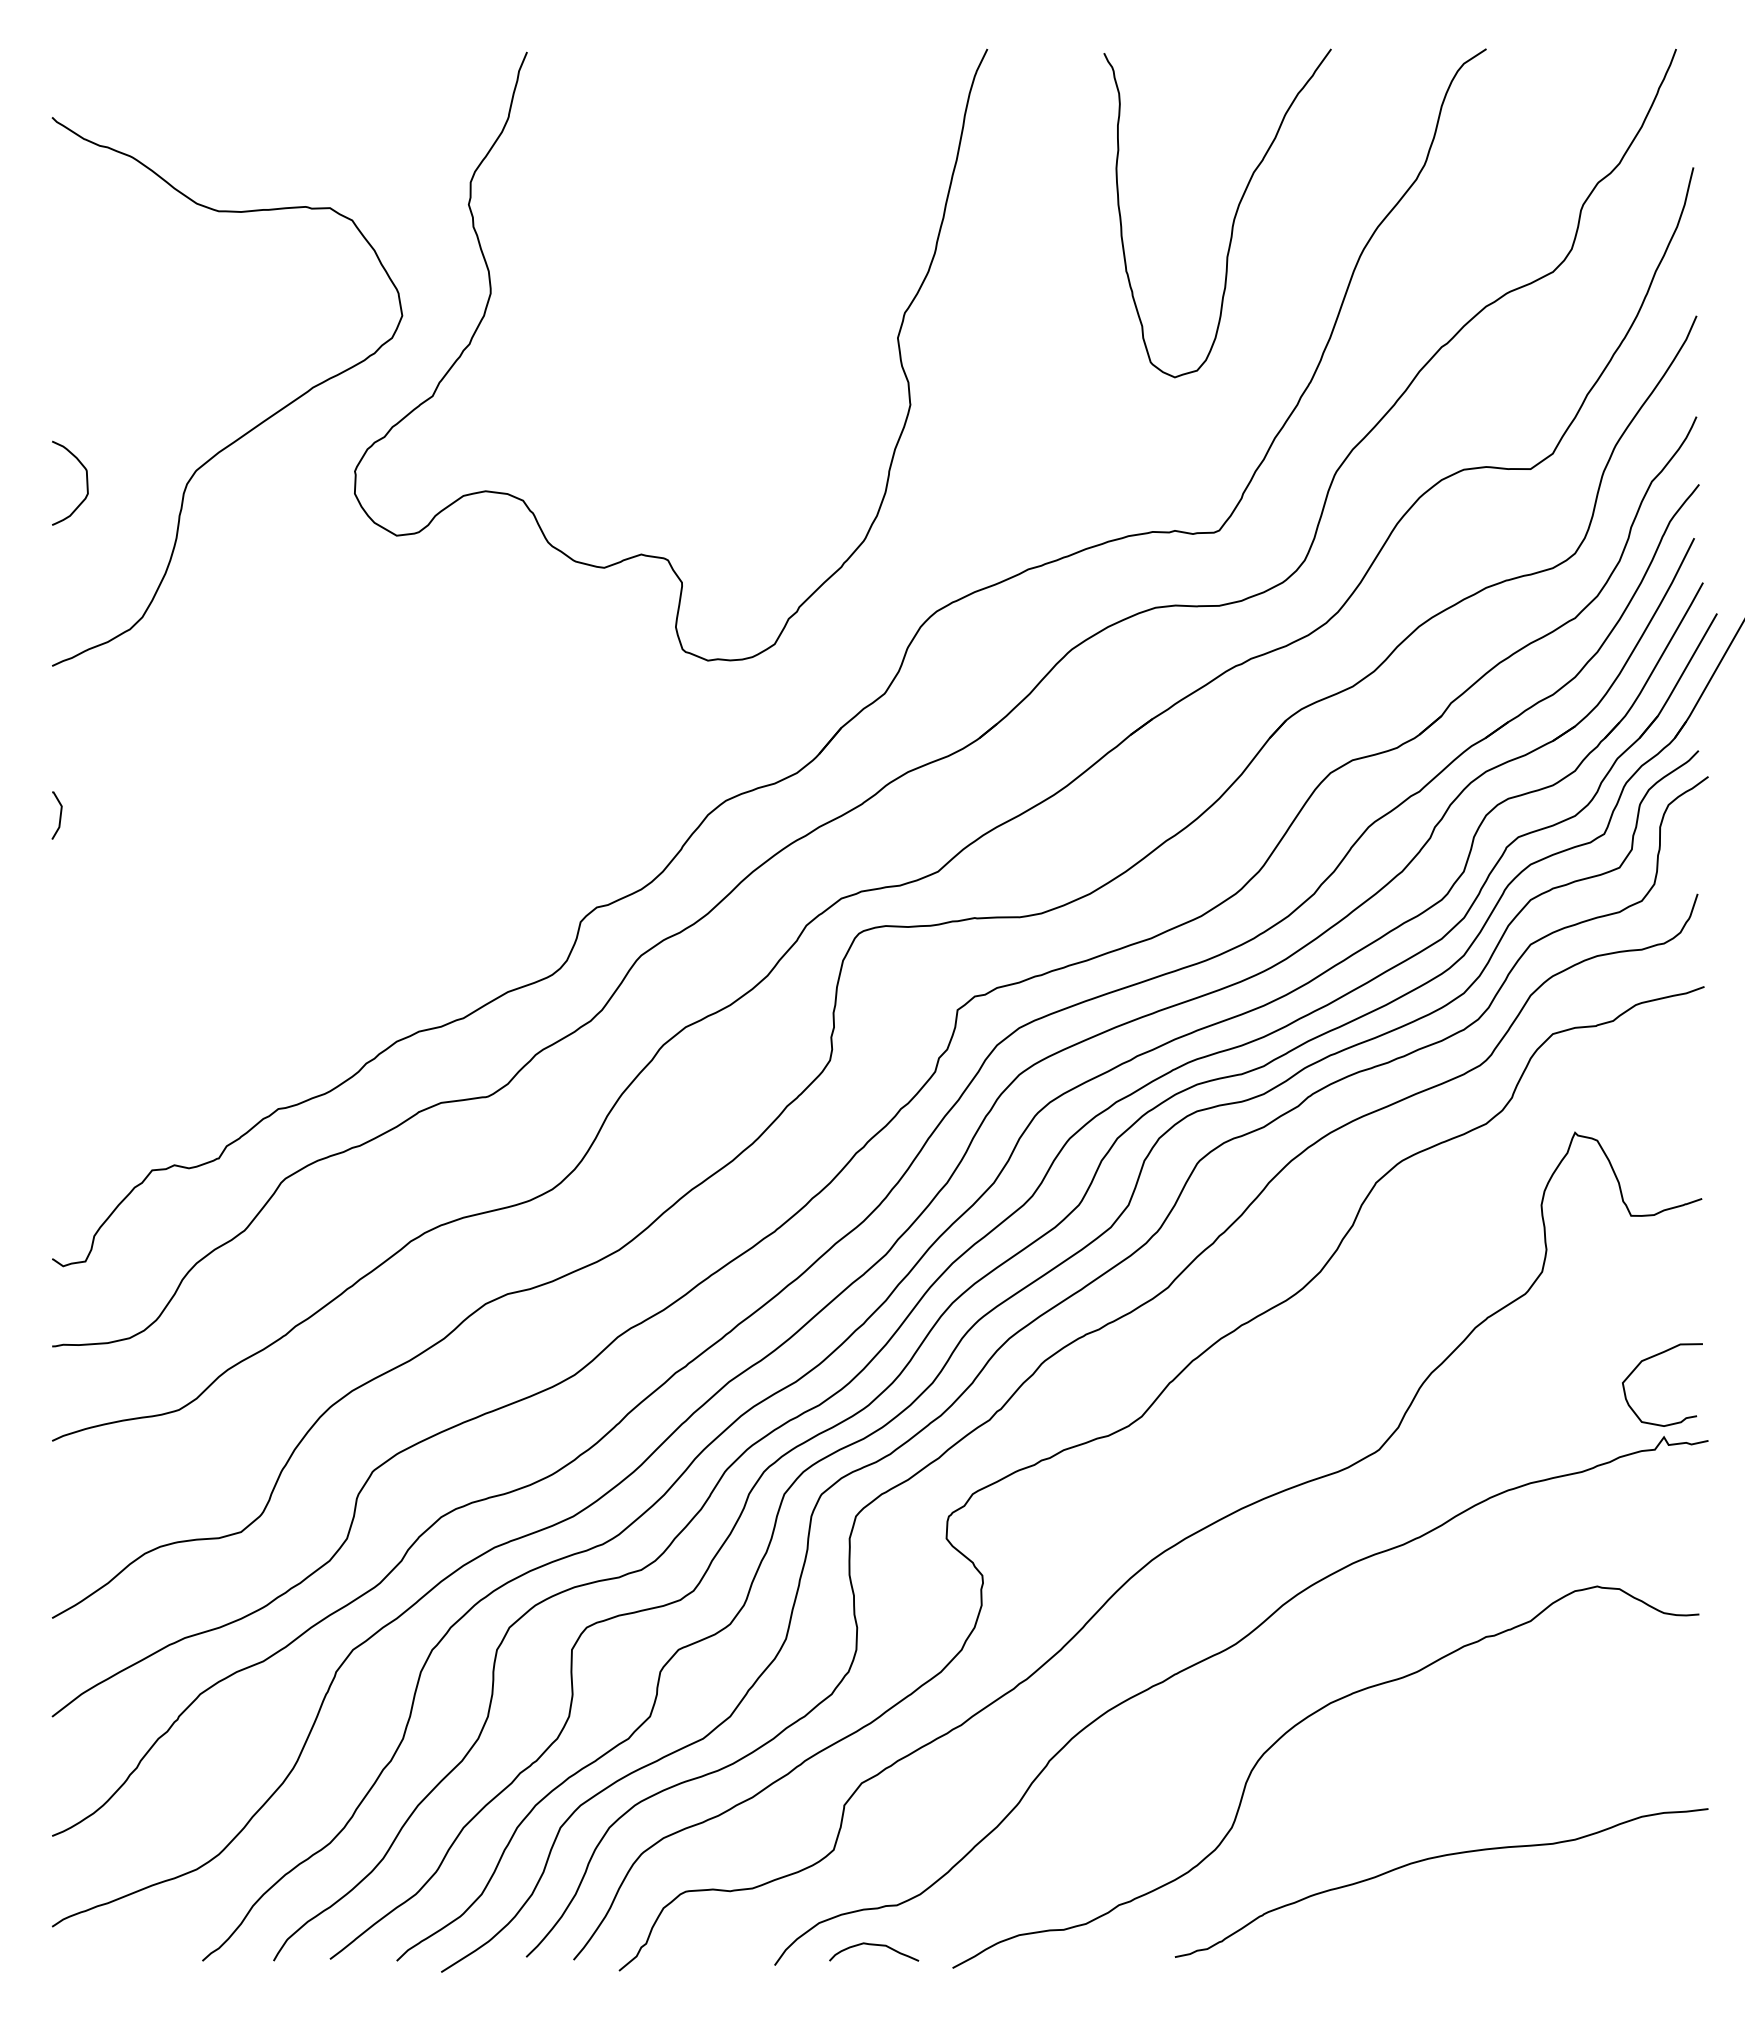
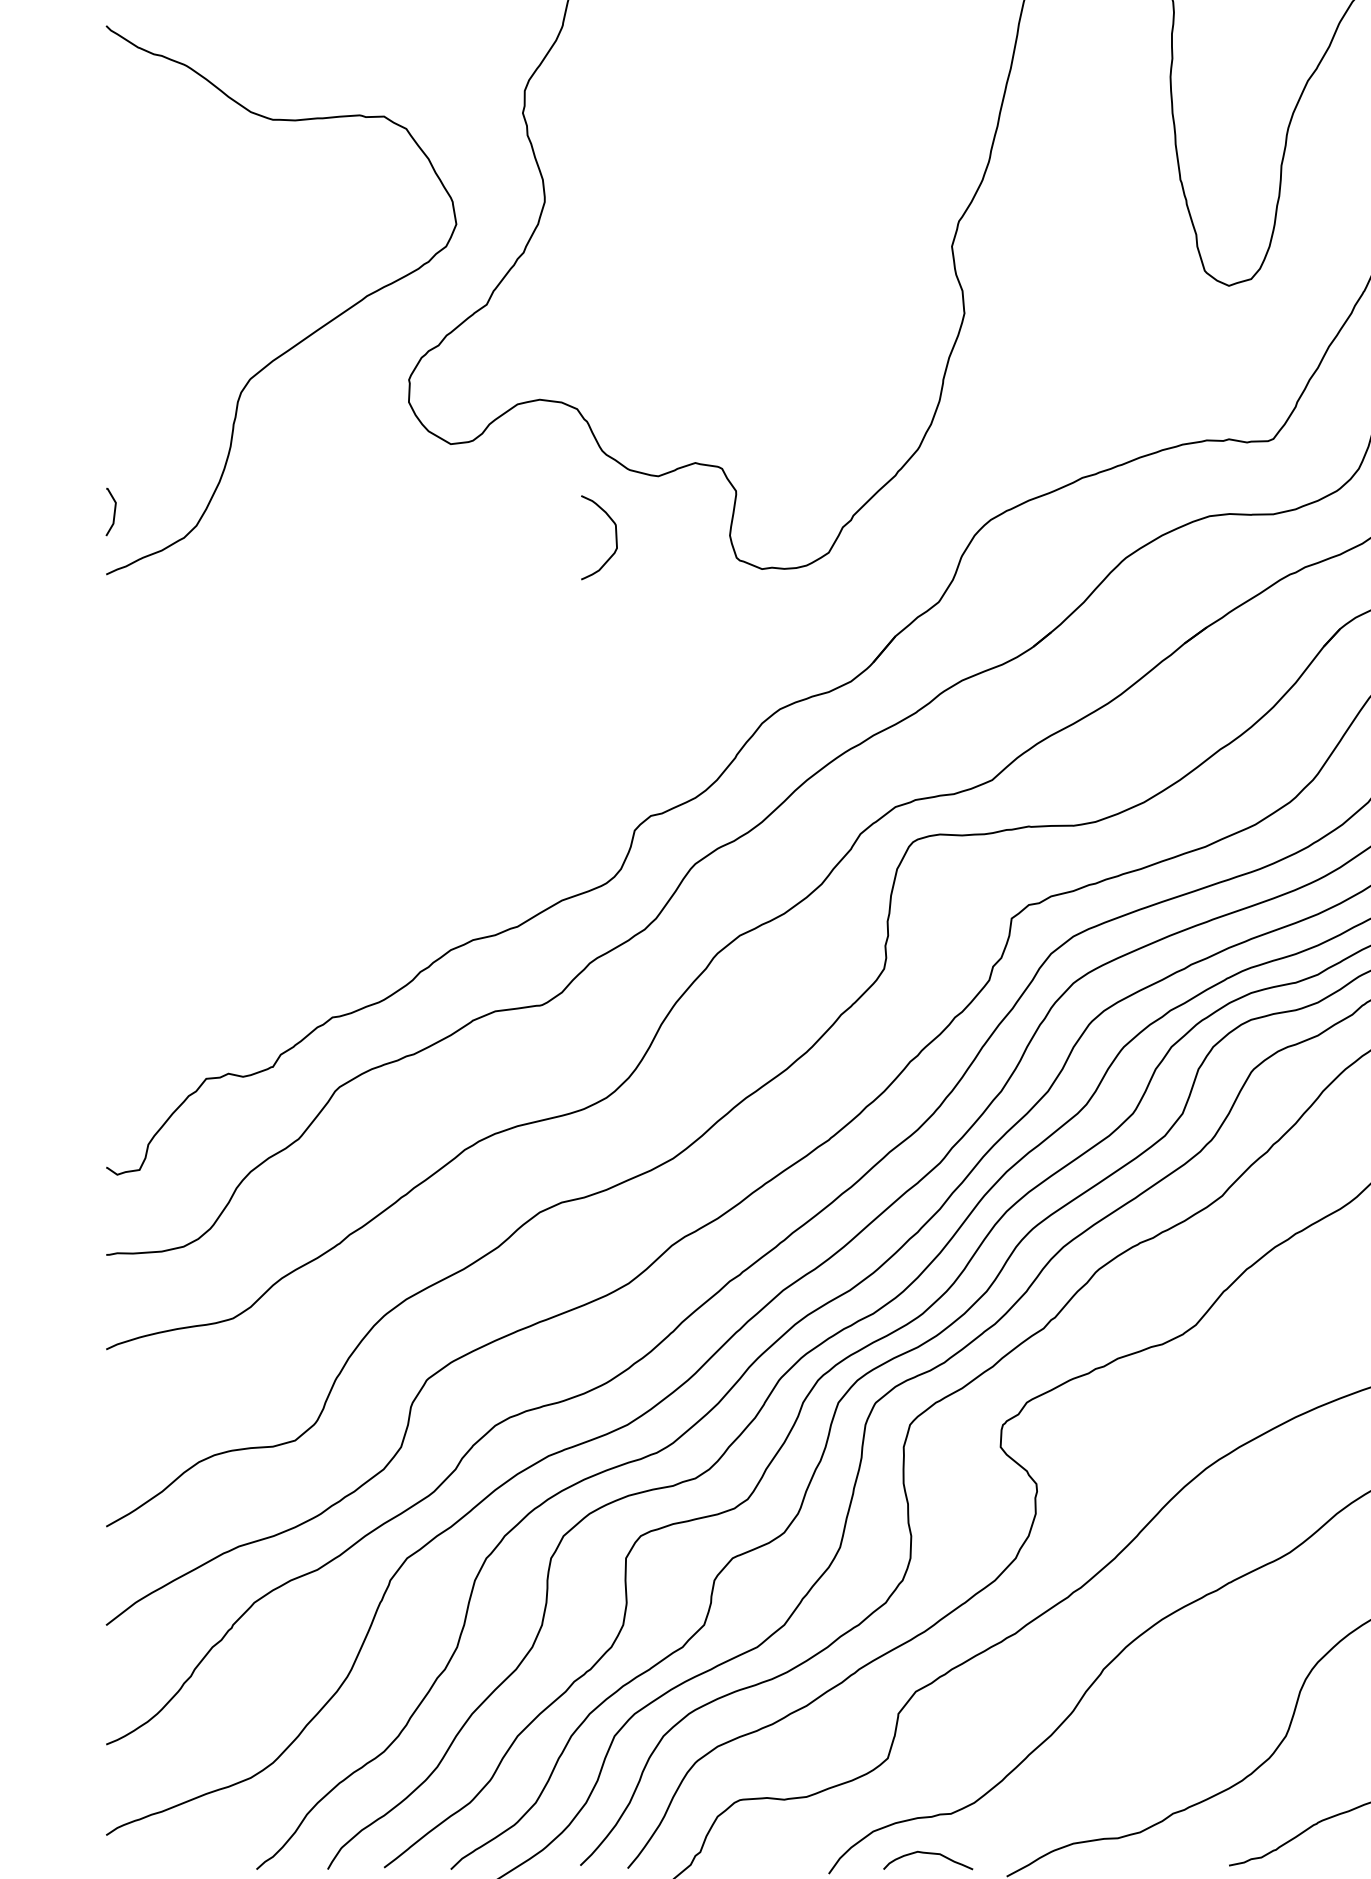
curve: (86, 482) -> (615, 536), moved
line: (59, 815) -> (113, 511), moved

